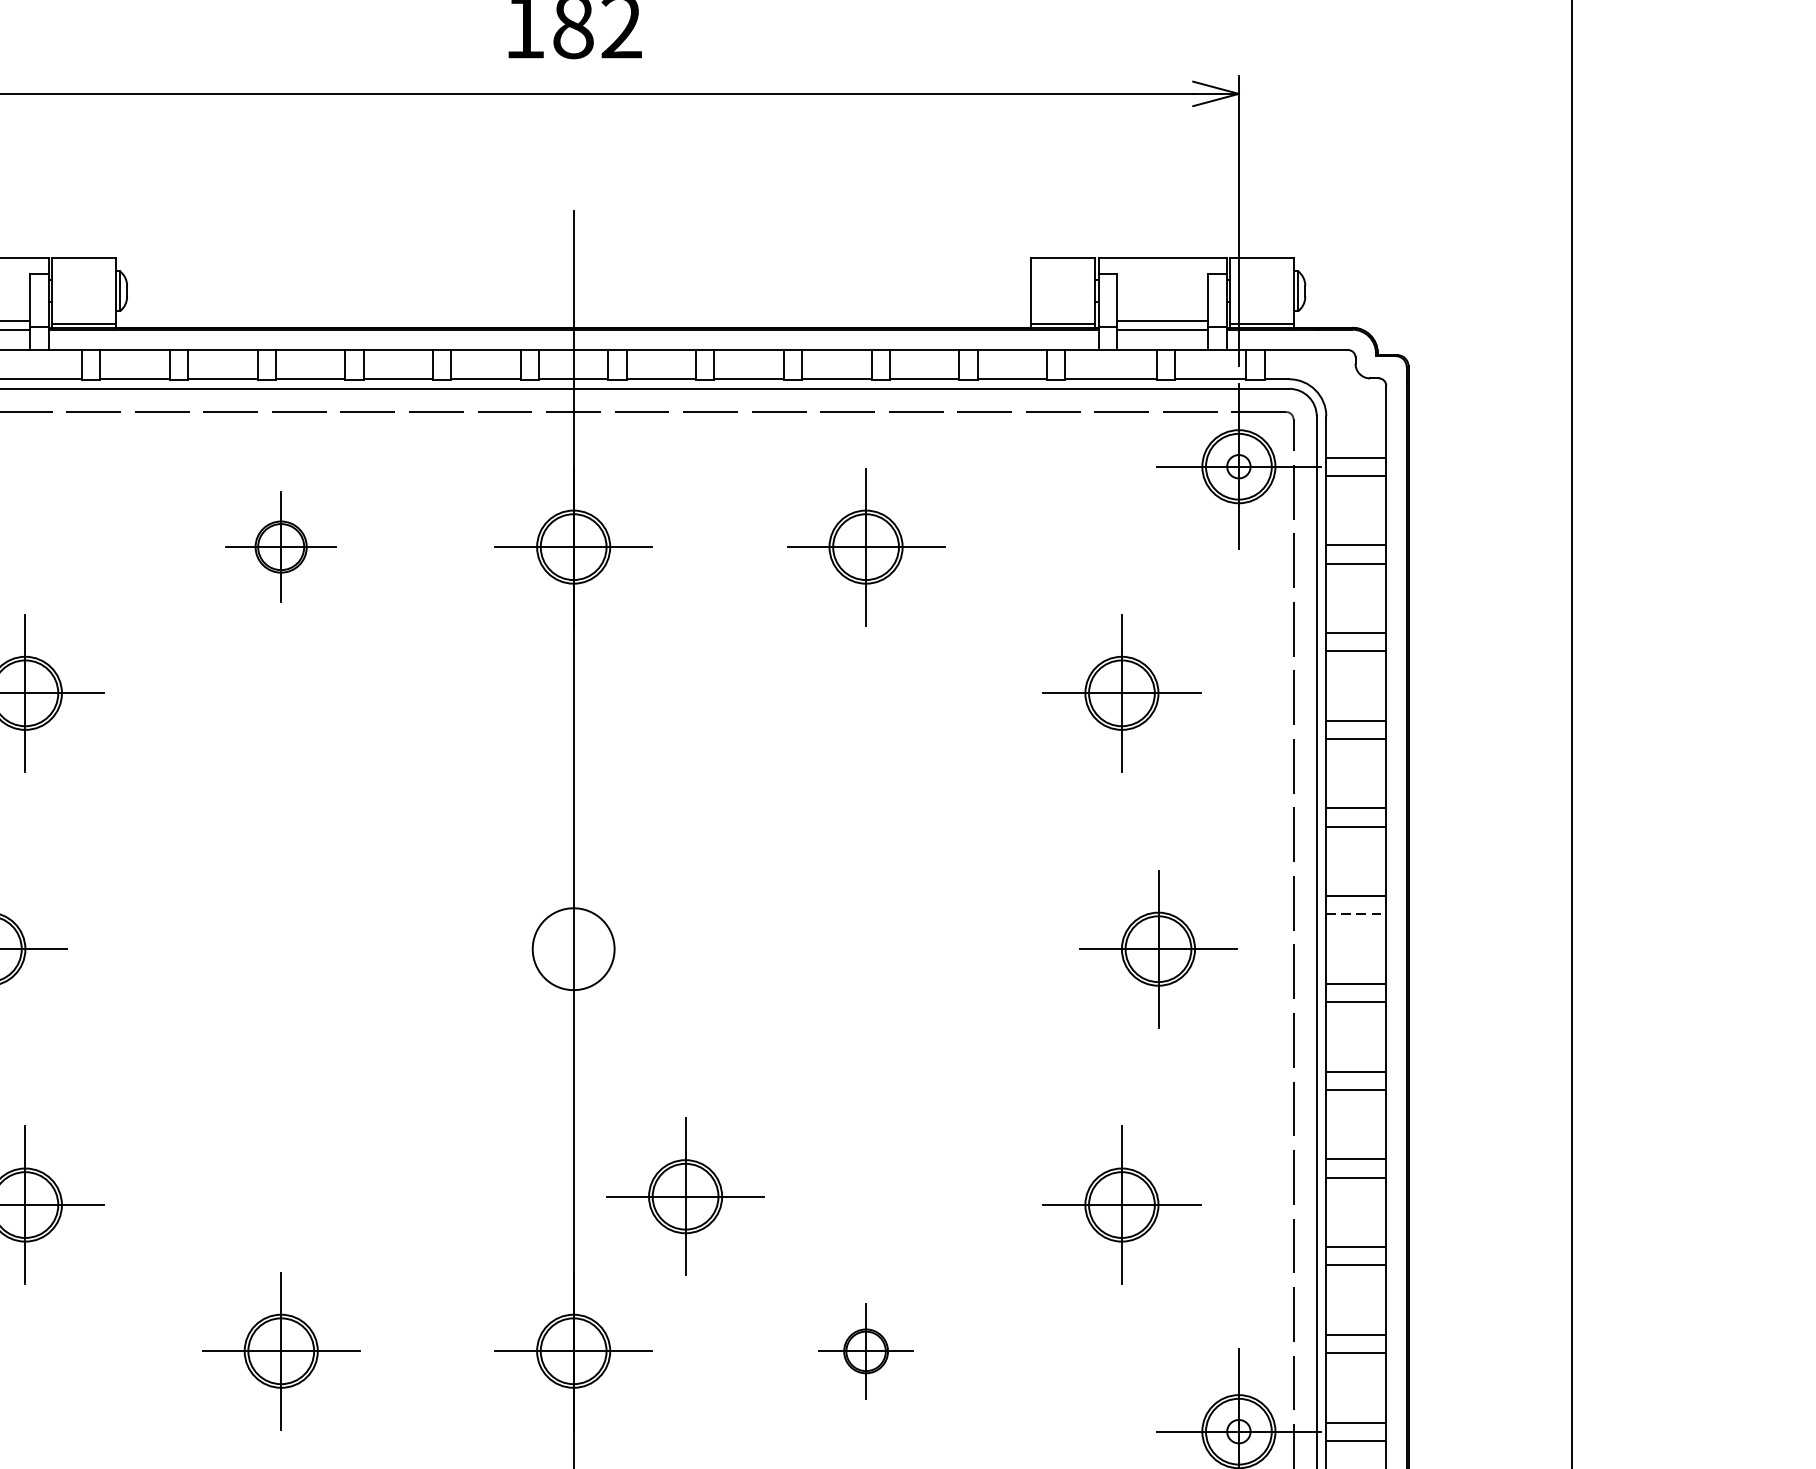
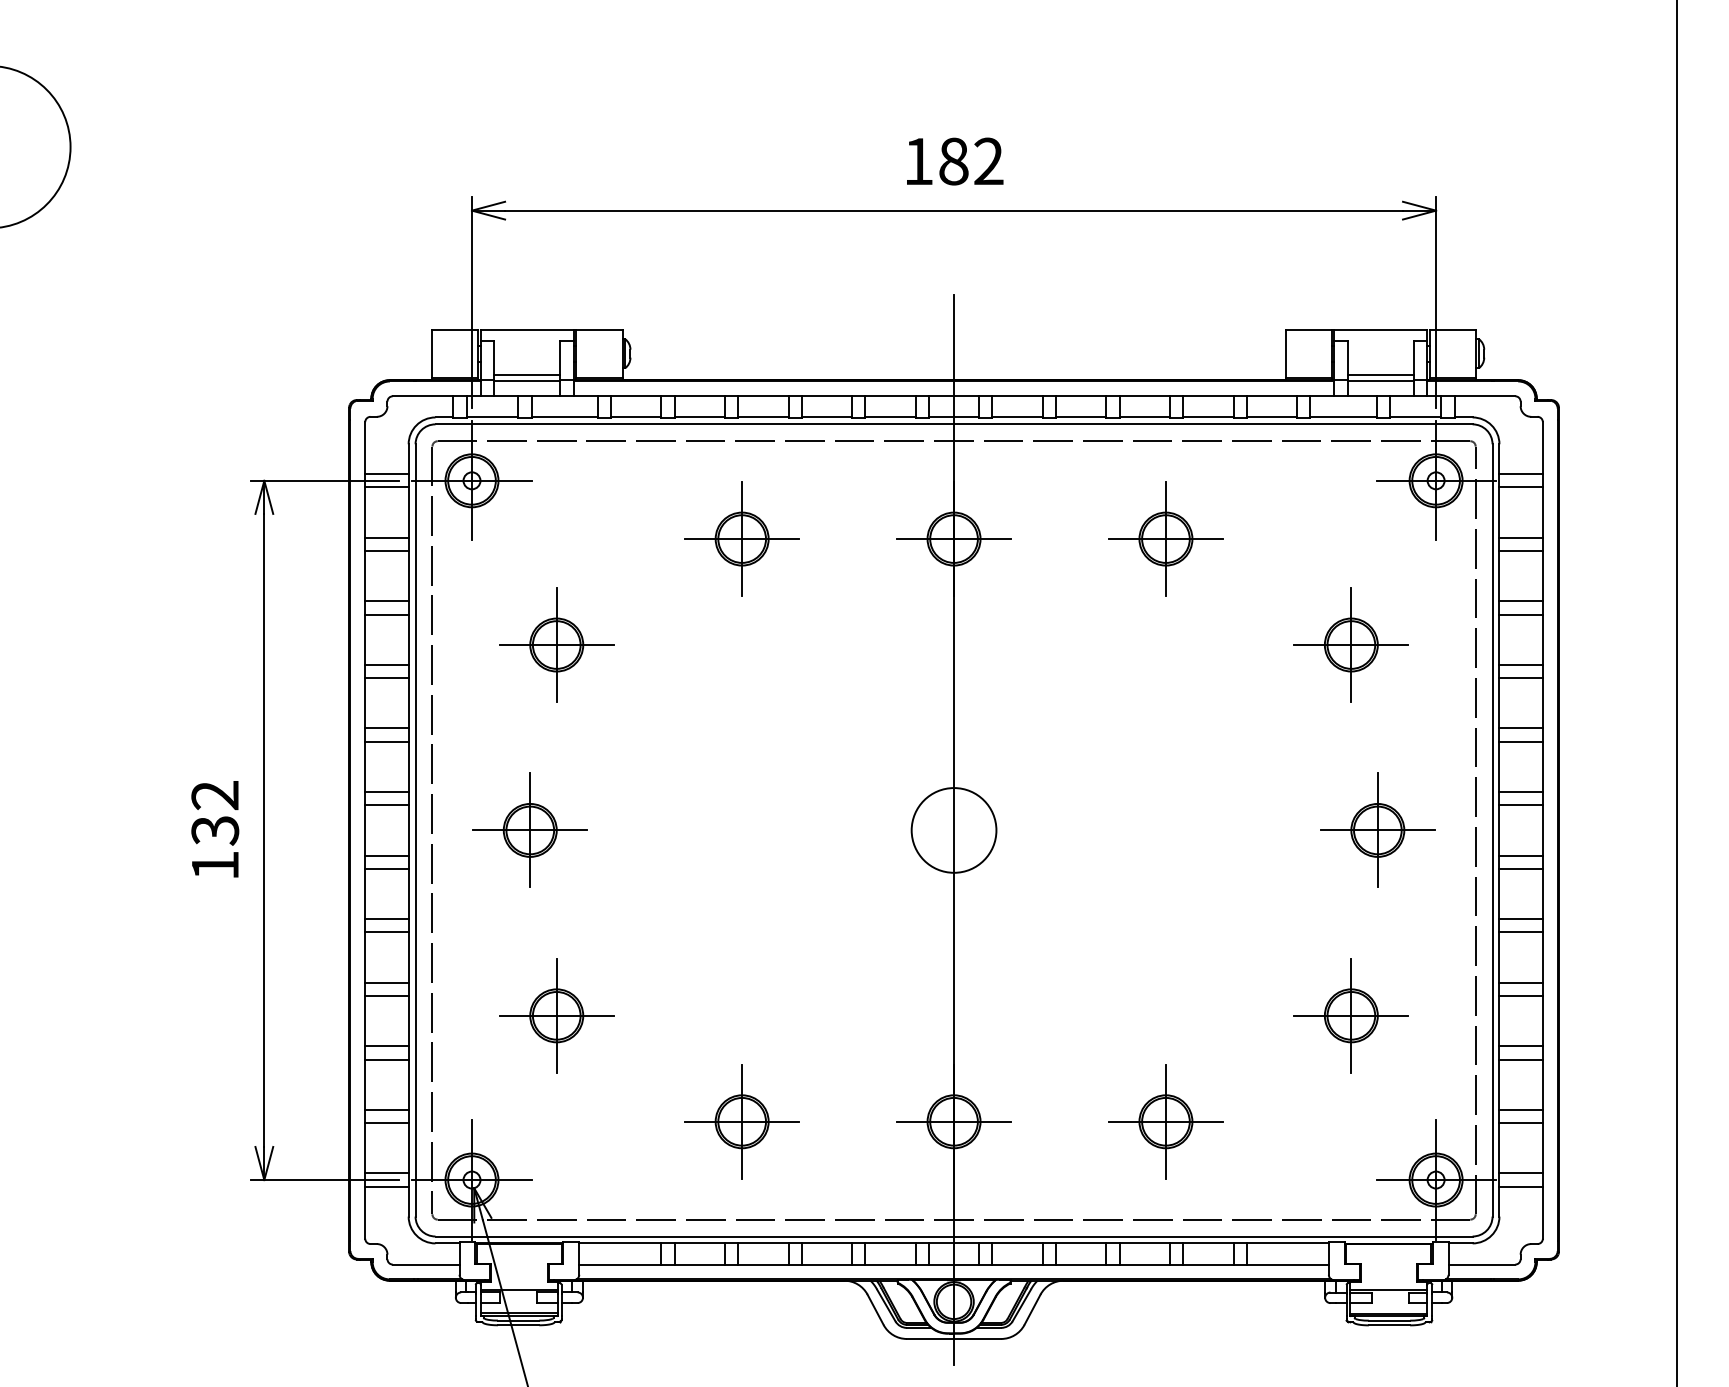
part: (280, 546) -> (741, 538), size x1.43
line: (1356, 914) -> (1521, 805), dashed -> solid
circle: (572, 949) -> (953, 830), size x1.43
part: (684, 1196) -> (1034, 1009), removed
part: (865, 1350) -> (1165, 1121), size x1.67

